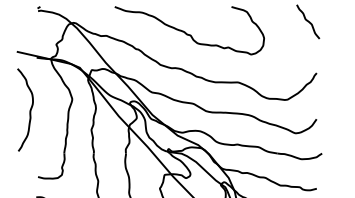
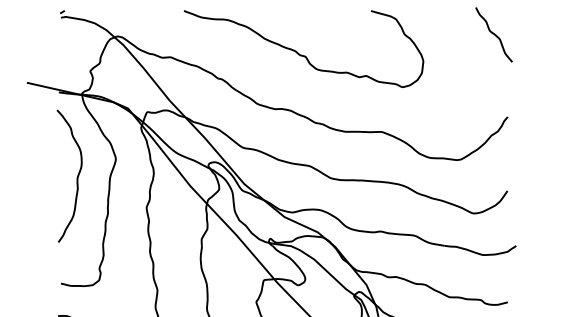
curve: (29, 110) -> (76, 176), moved

